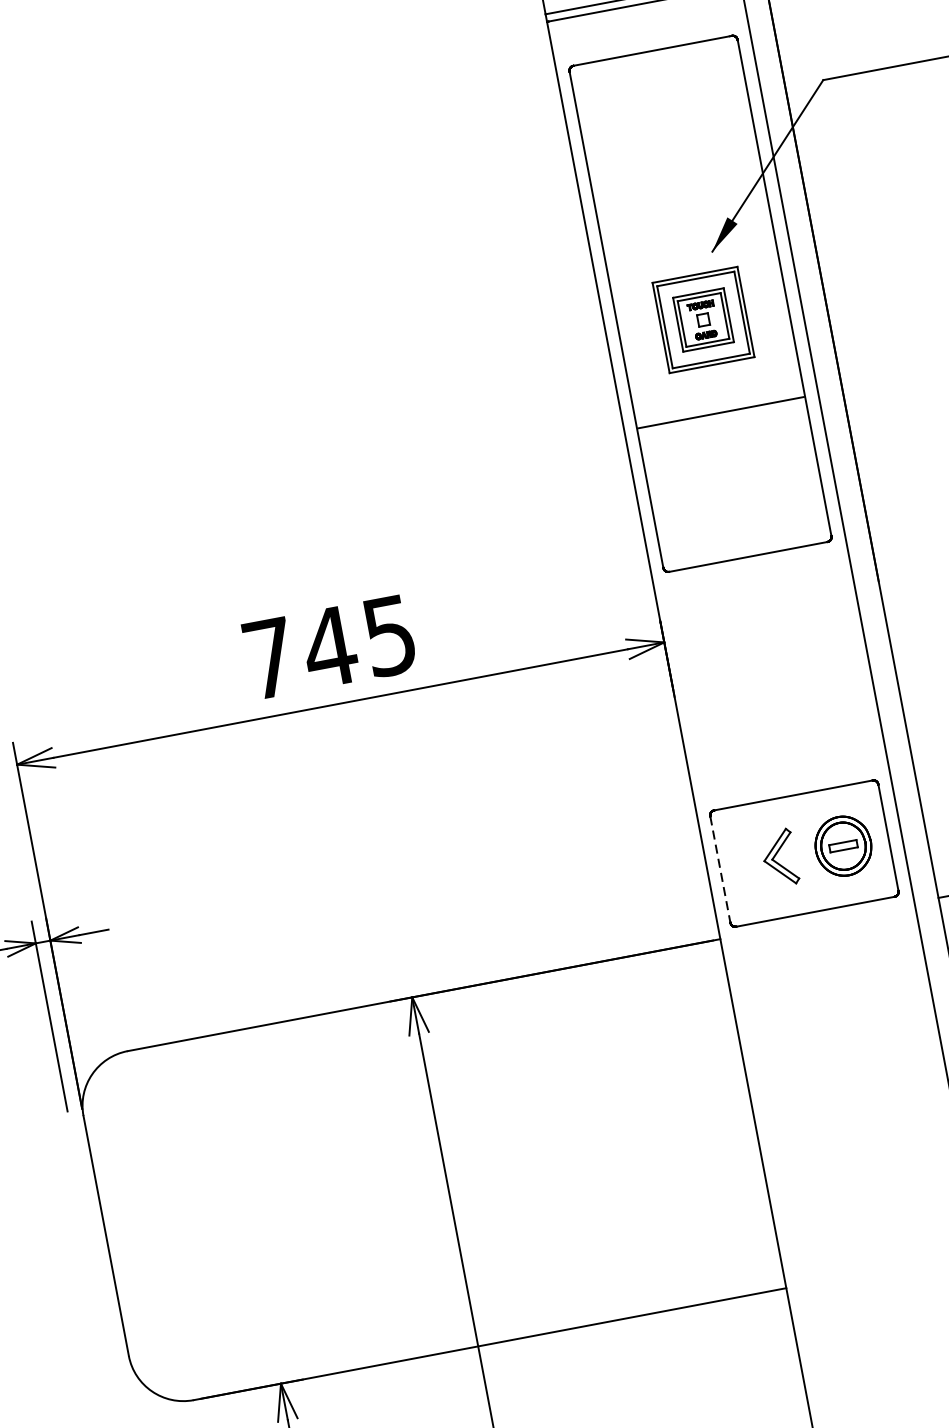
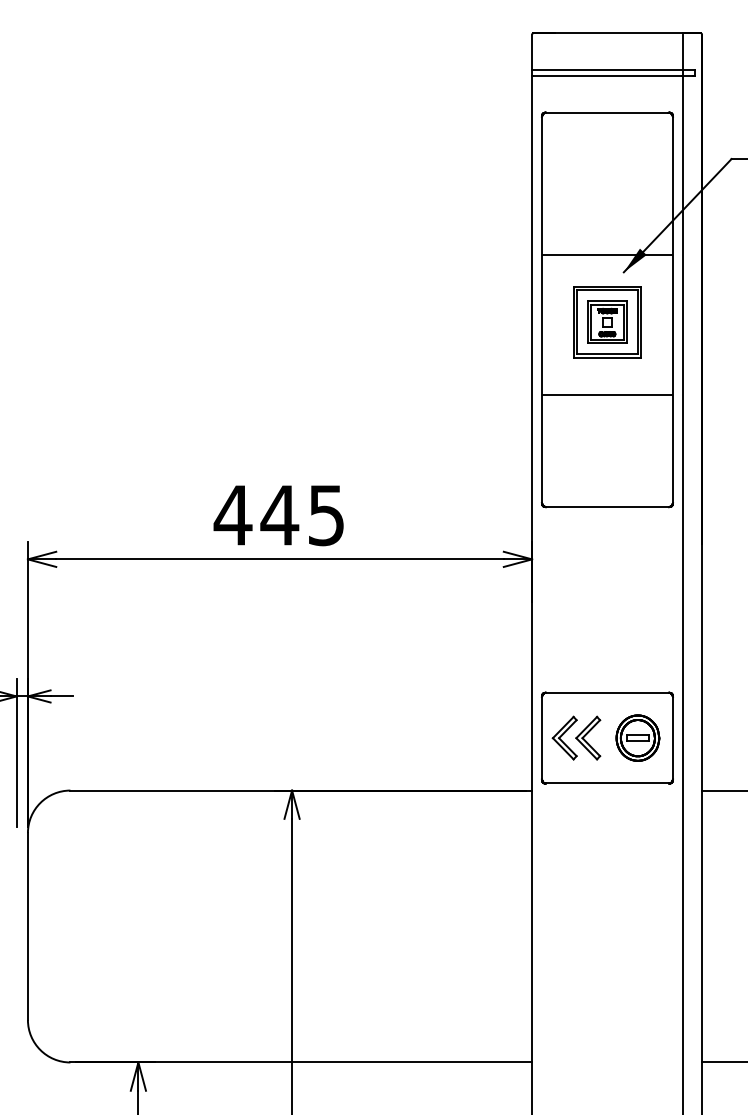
line: (687, 232) -> (607, 254), added
text: (269, 658) -> (232, 515), 745 -> 445
part: (749, 863) -> (564, 737), added
line: (721, 869) -> (542, 738), dashed -> solid

